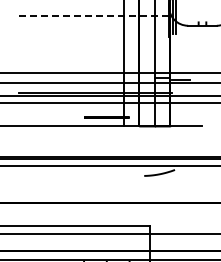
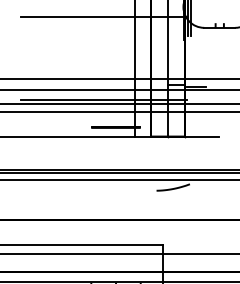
line: (95, 16) -> (103, 17), dashed -> solid

